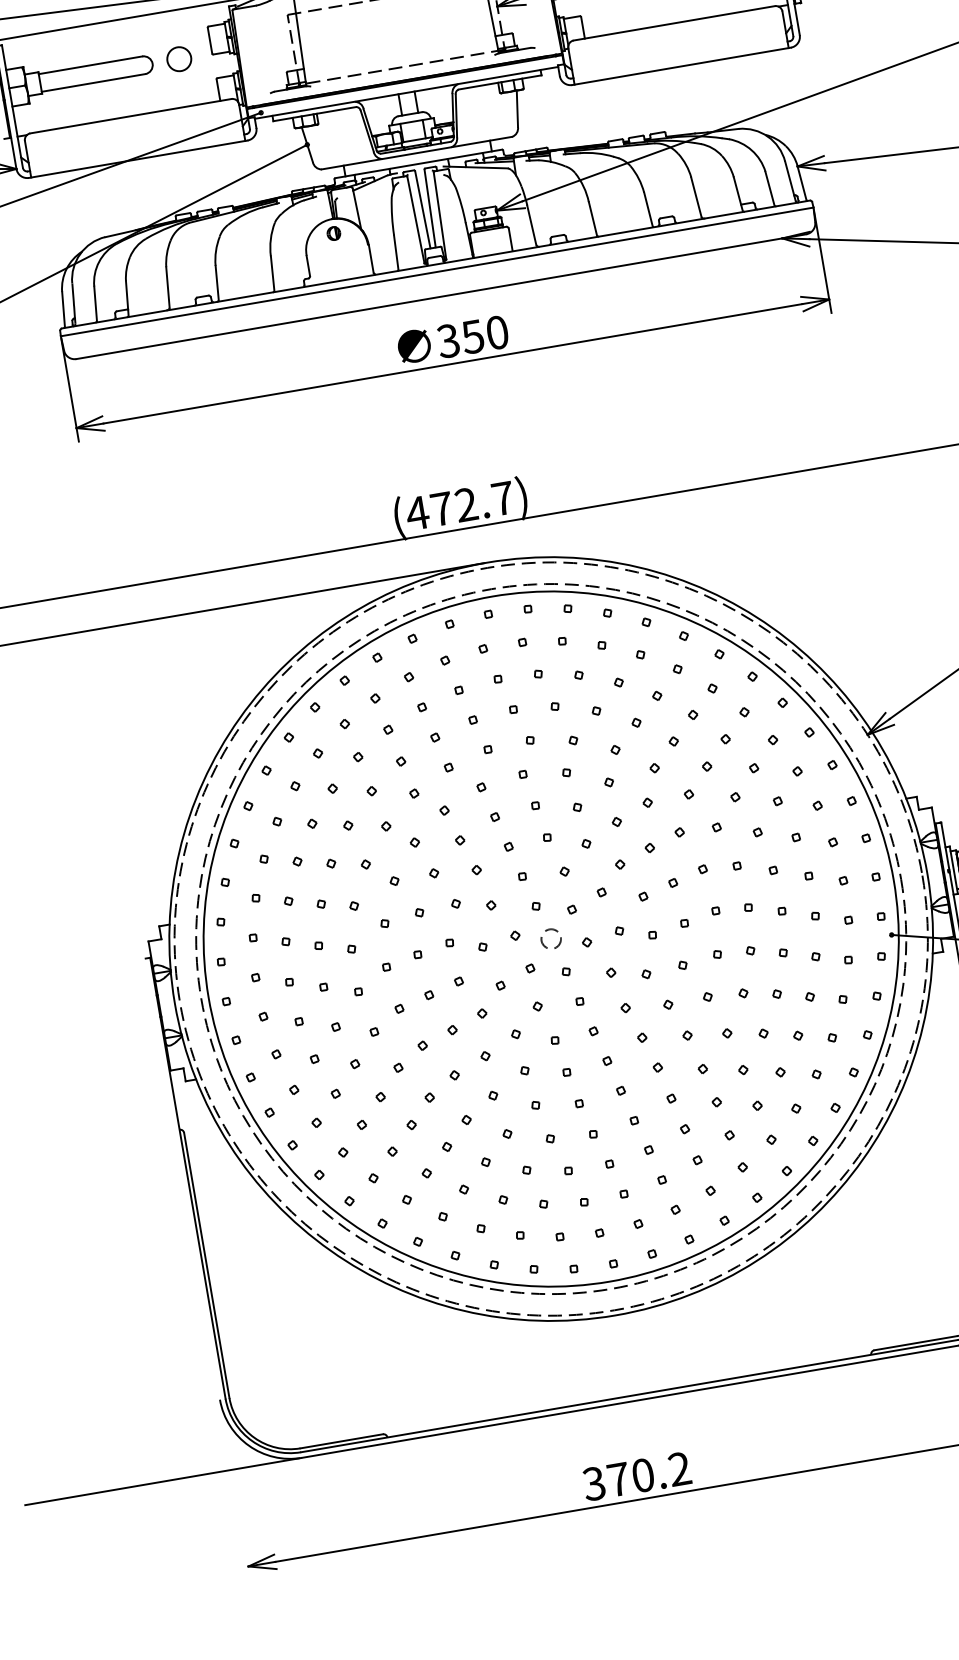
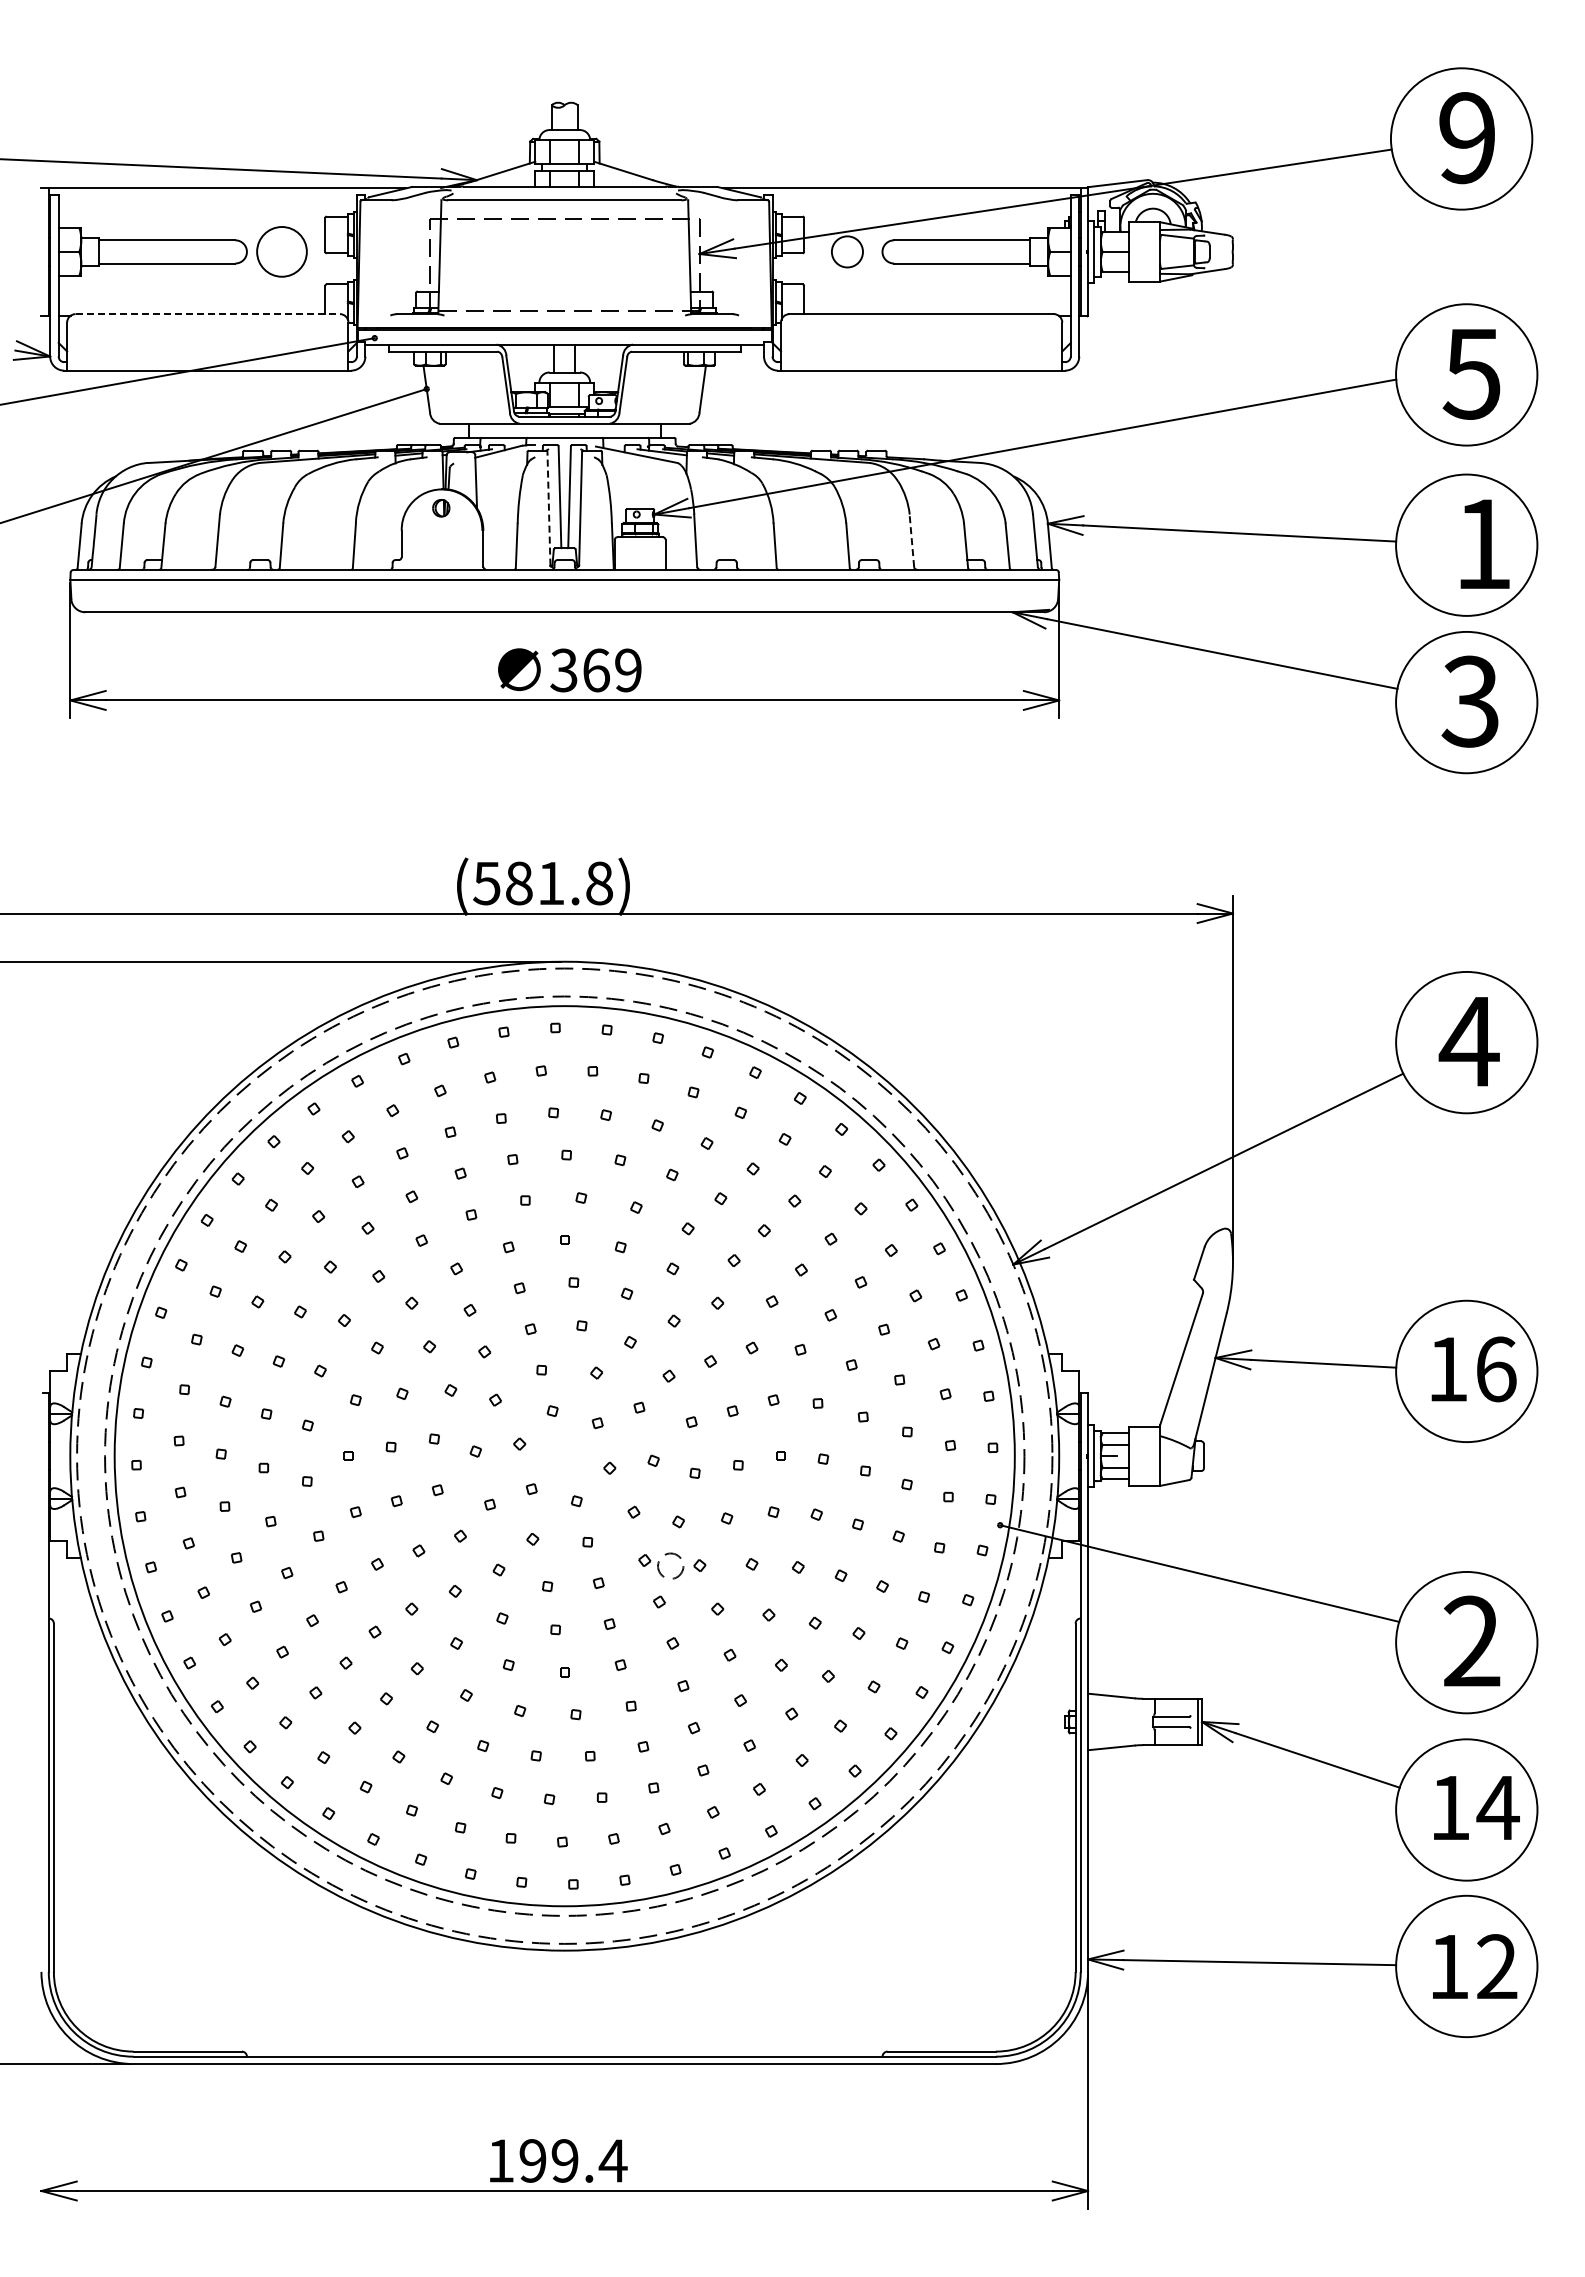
circle: (178, 58) -> (281, 251), size x1.6
line: (131, 116) -> (208, 314), solid -> dashed
line: (696, 196) -> (911, 540), solid -> dashed
line: (415, 219) -> (548, 508), solid -> dashed
text: (484, 334) -> (611, 670), 350 -> 369
text: (459, 506) -> (542, 883), (472.7) -> (581.8)
circle: (550, 938) -> (670, 1565), moved
text: (637, 1476) -> (557, 2160), 370.2 -> 199.4

